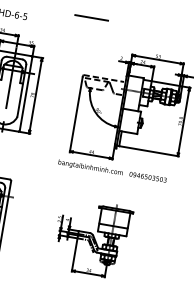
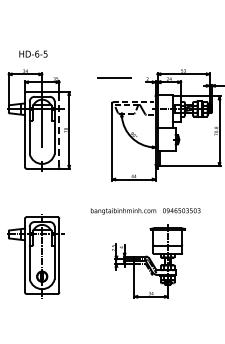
line: (92, 17) -> (114, 77), moved
line: (26, 94) -> (59, 130), solid -> dashed
text: (112, 171) -> (145, 211), moved

